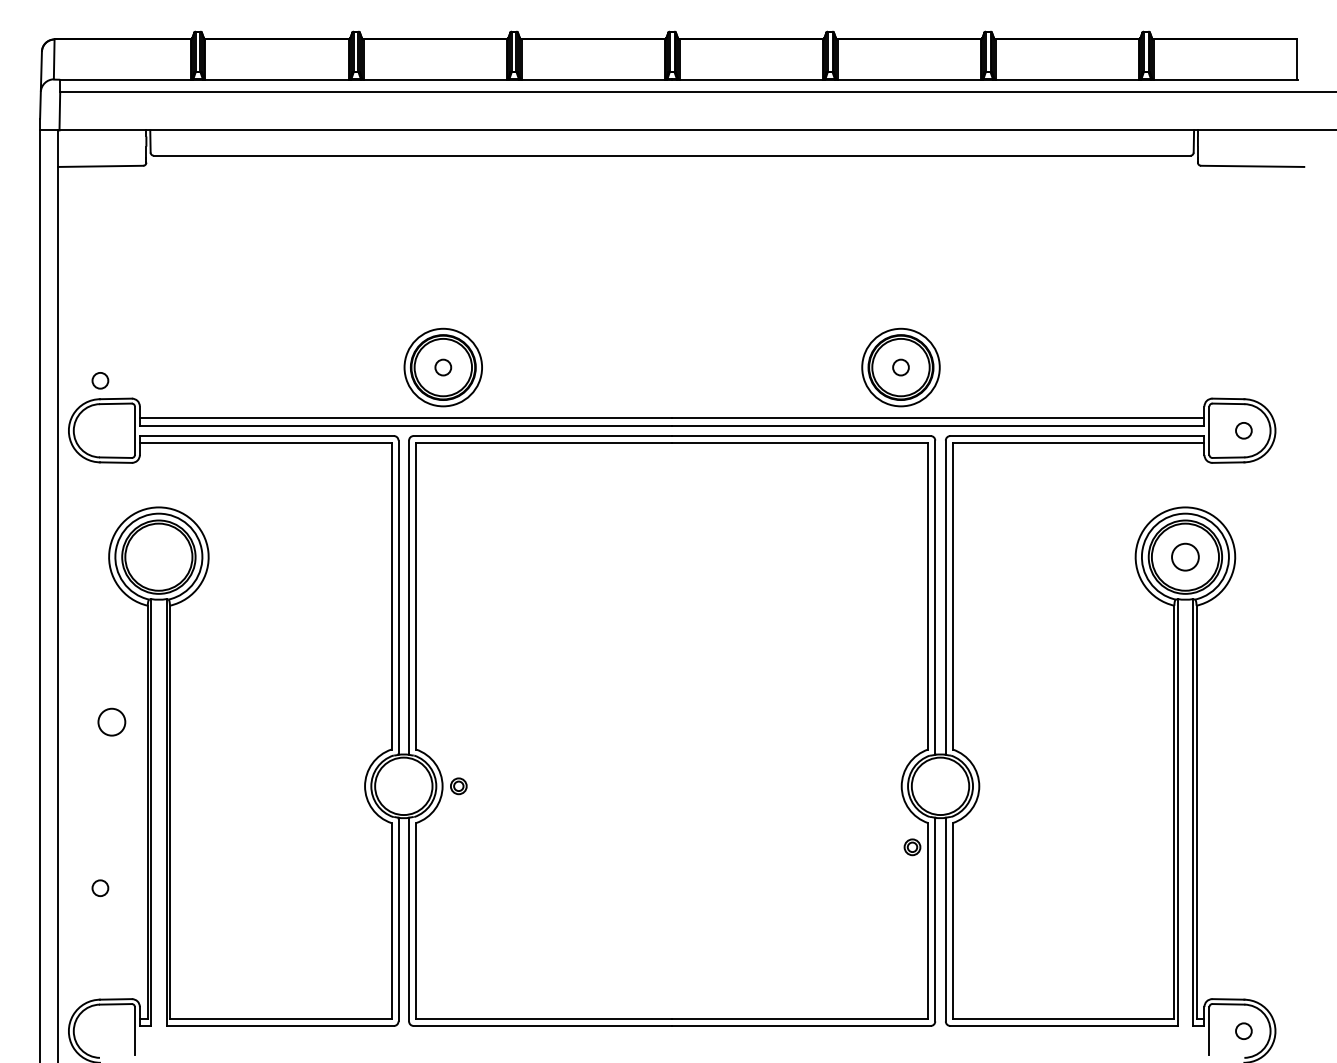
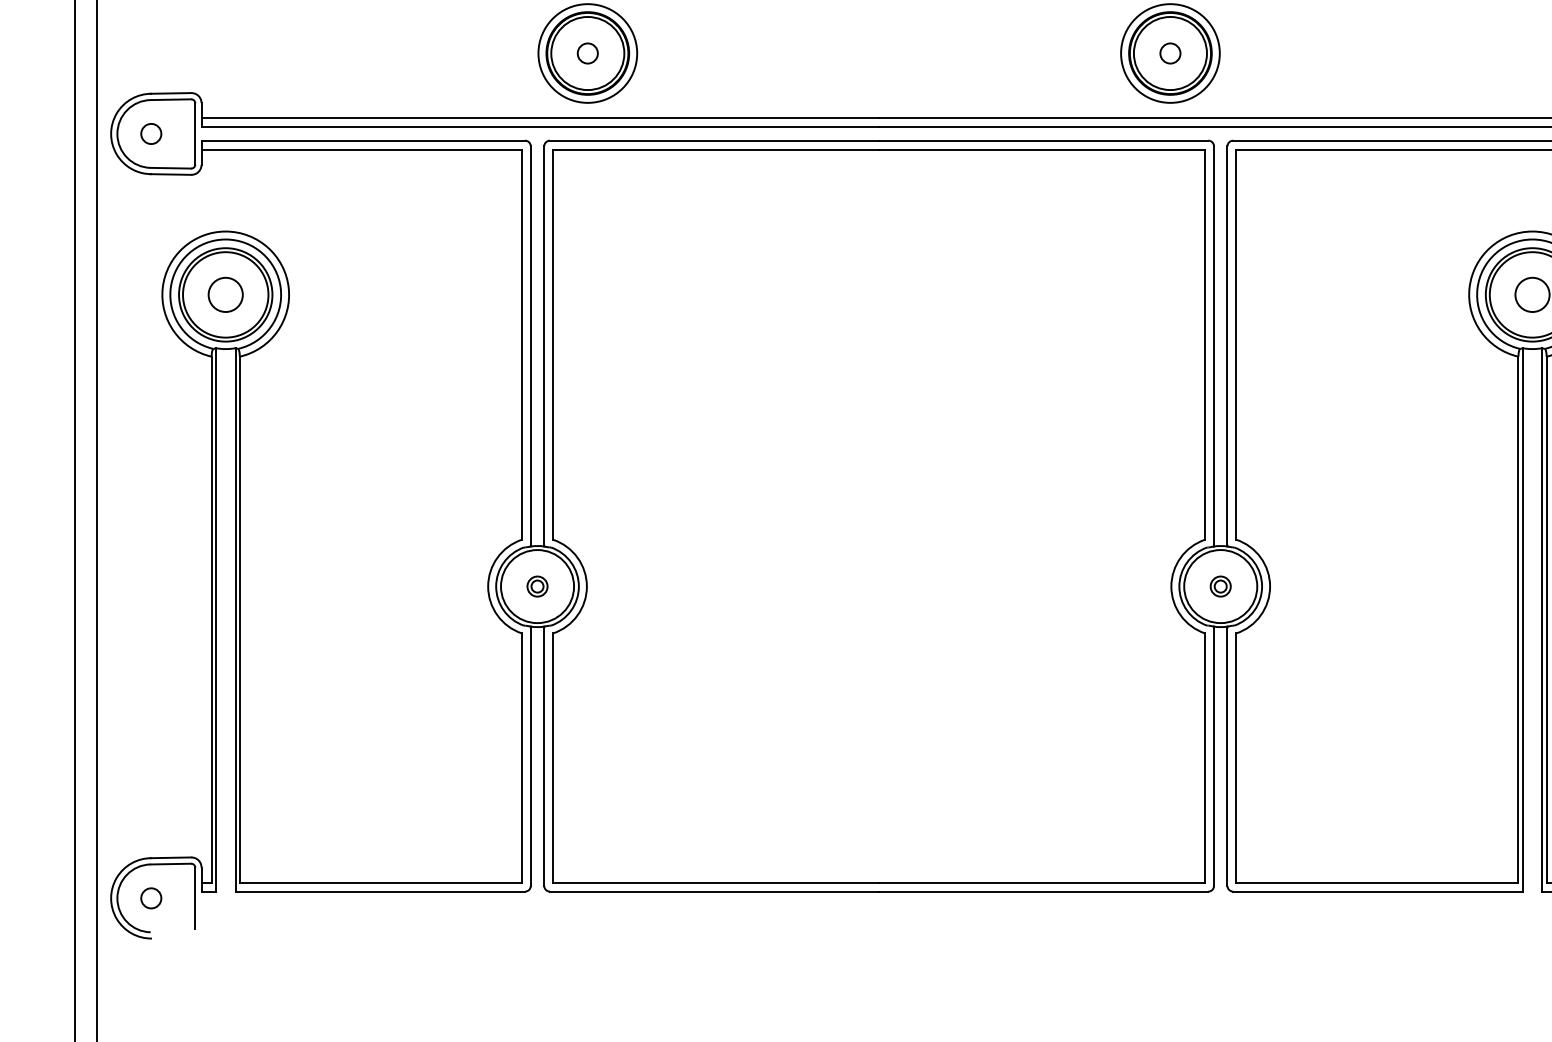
circle: (100, 380) -> (151, 133), moved
circle: (111, 721) -> (225, 294), moved
part: (458, 786) -> (537, 586), moved
part: (912, 847) -> (1220, 586), moved
circle: (100, 887) -> (151, 897), moved

